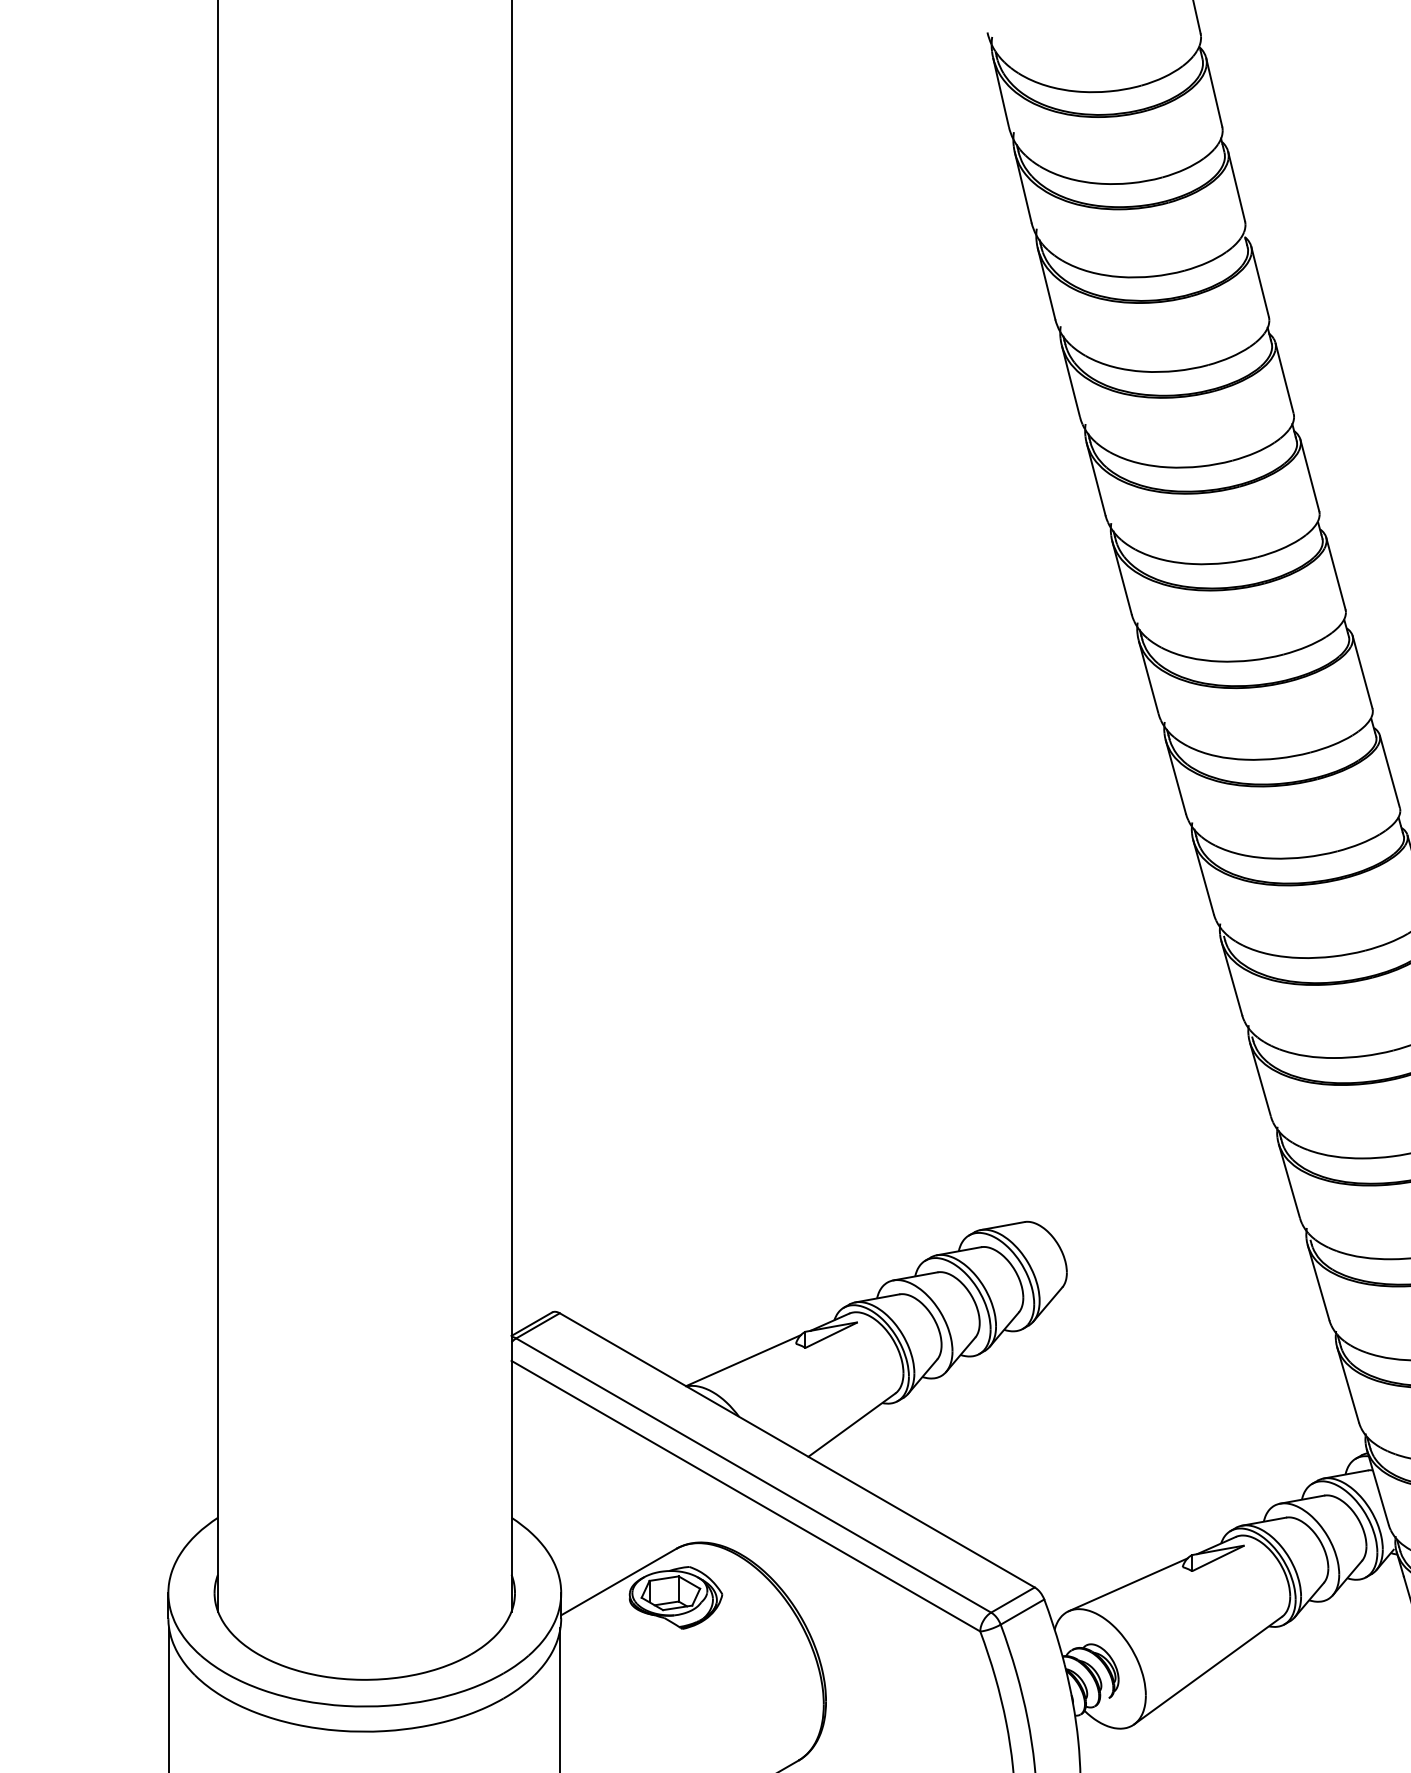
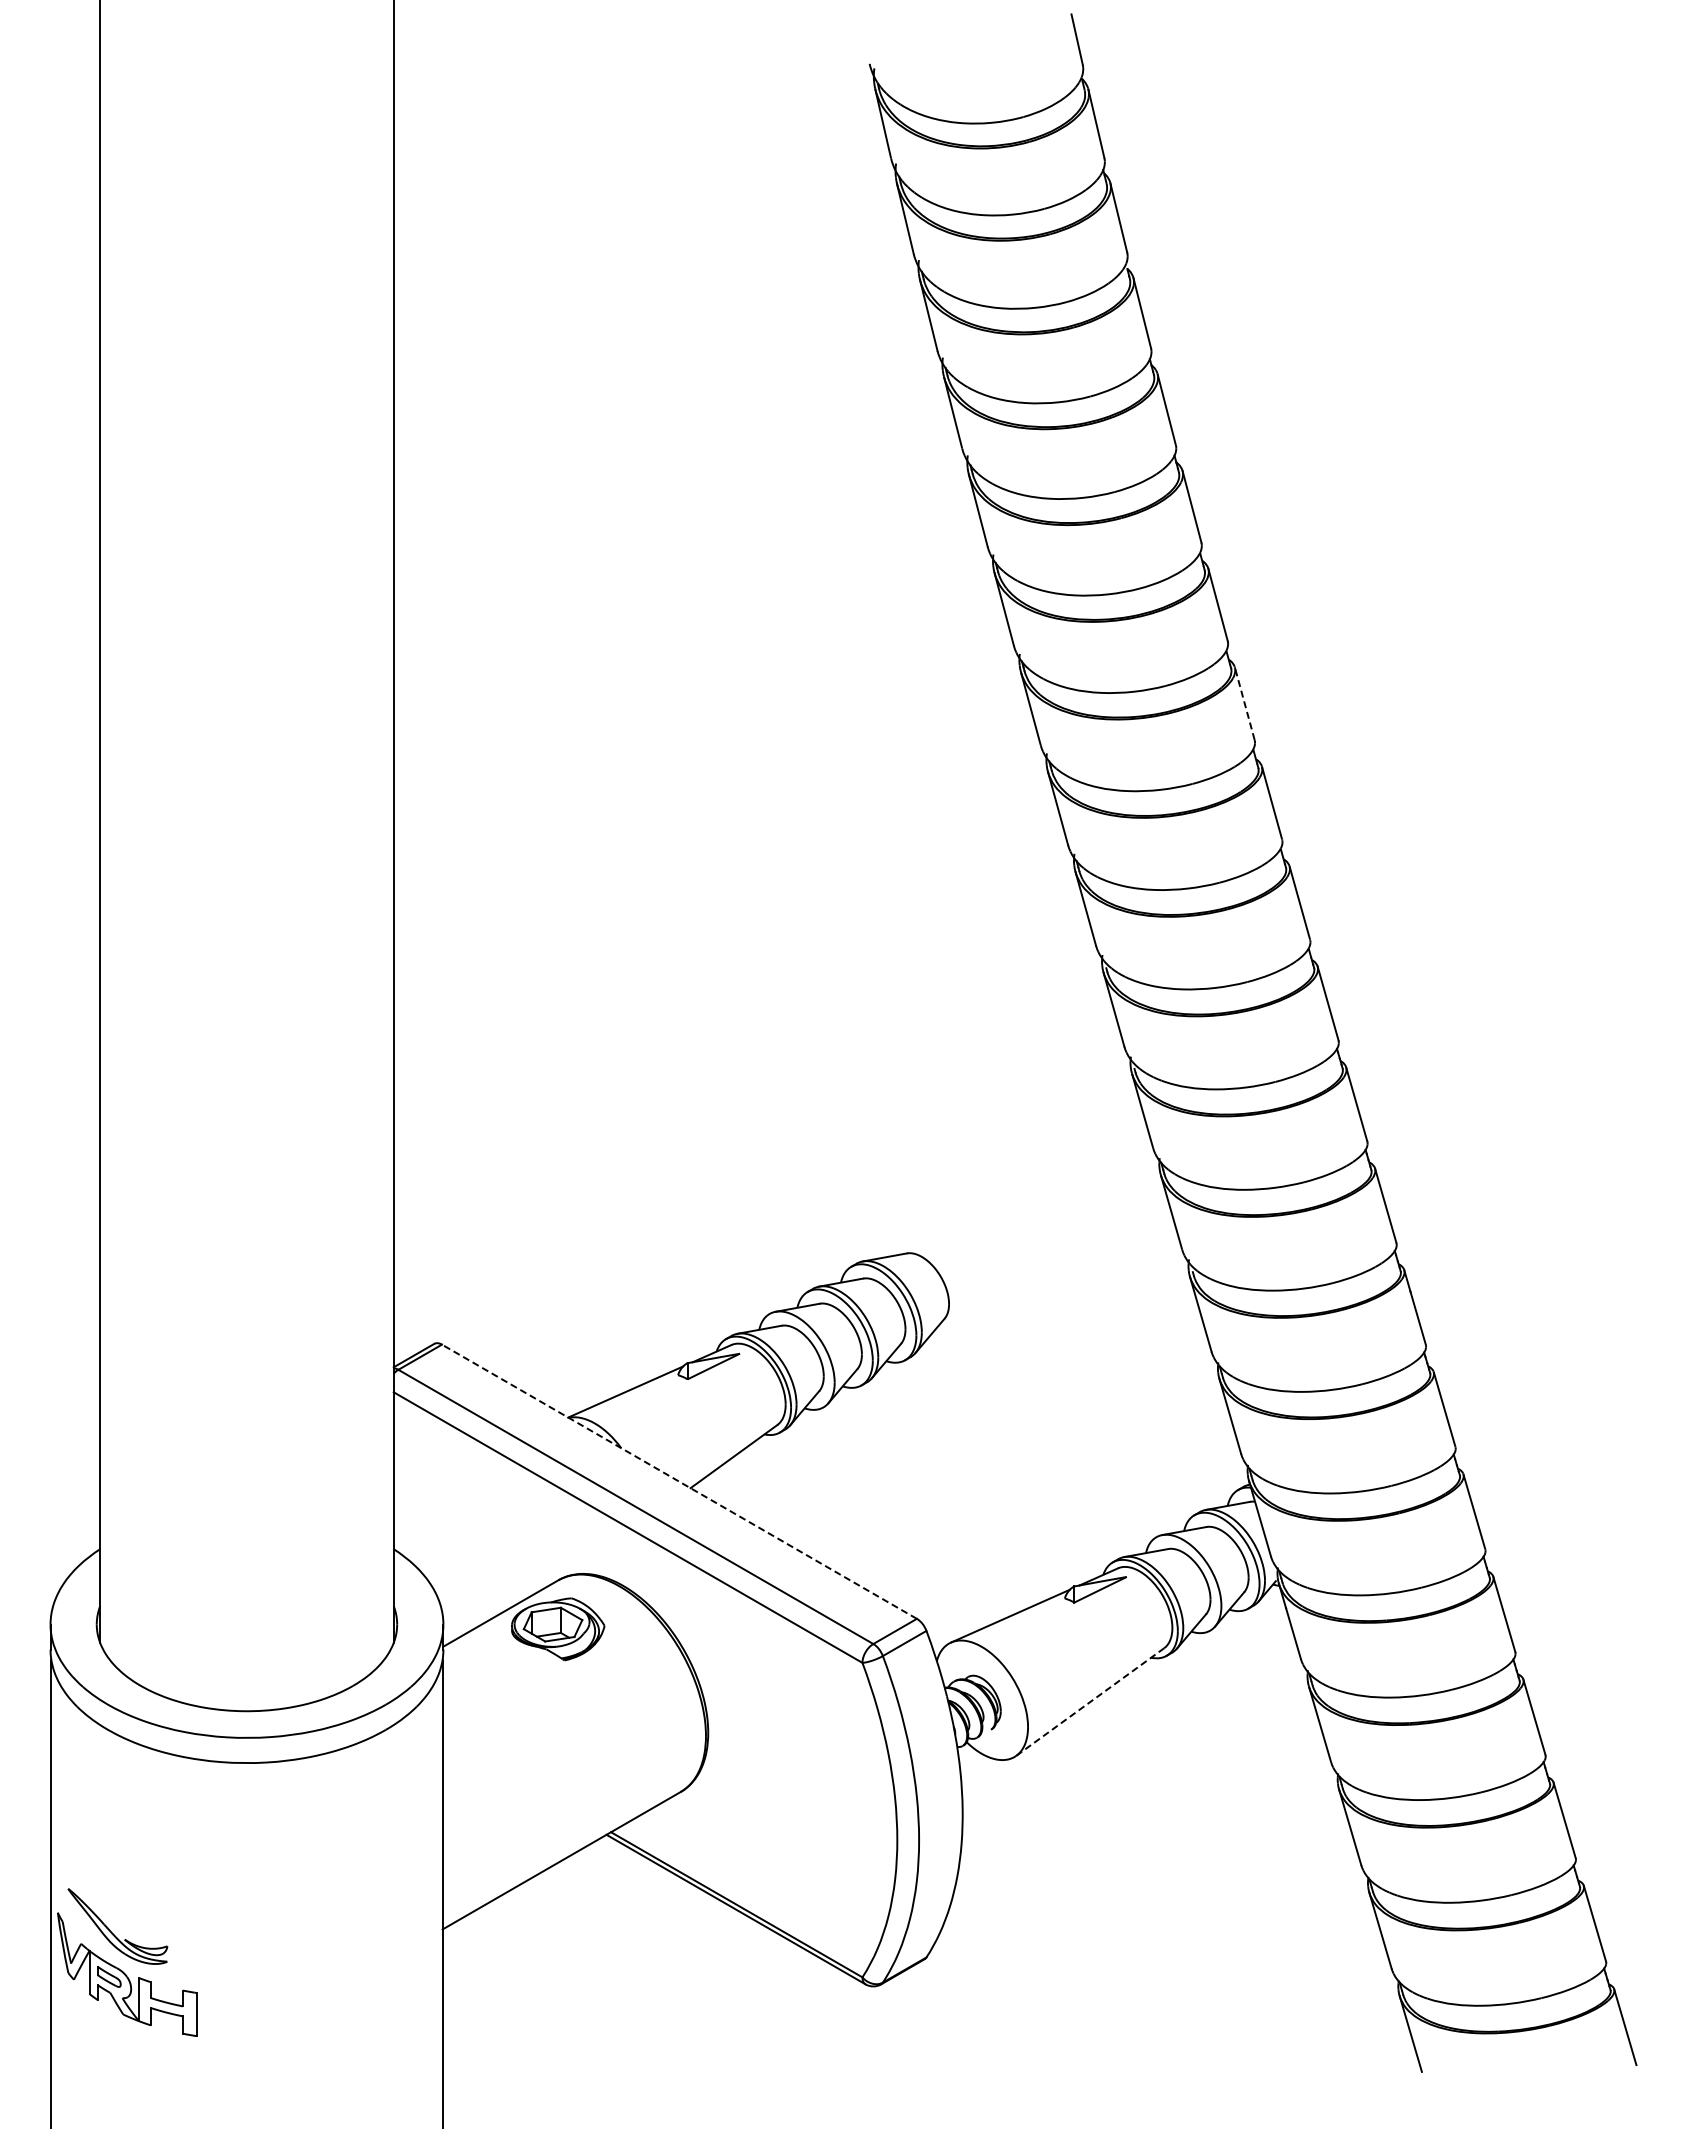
line: (1362, 672) -> (1244, 703), solid -> dashed
line: (797, 1450) -> (679, 1481), solid -> dashed
line: (1208, 1670) -> (1090, 1701), solid -> dashed

